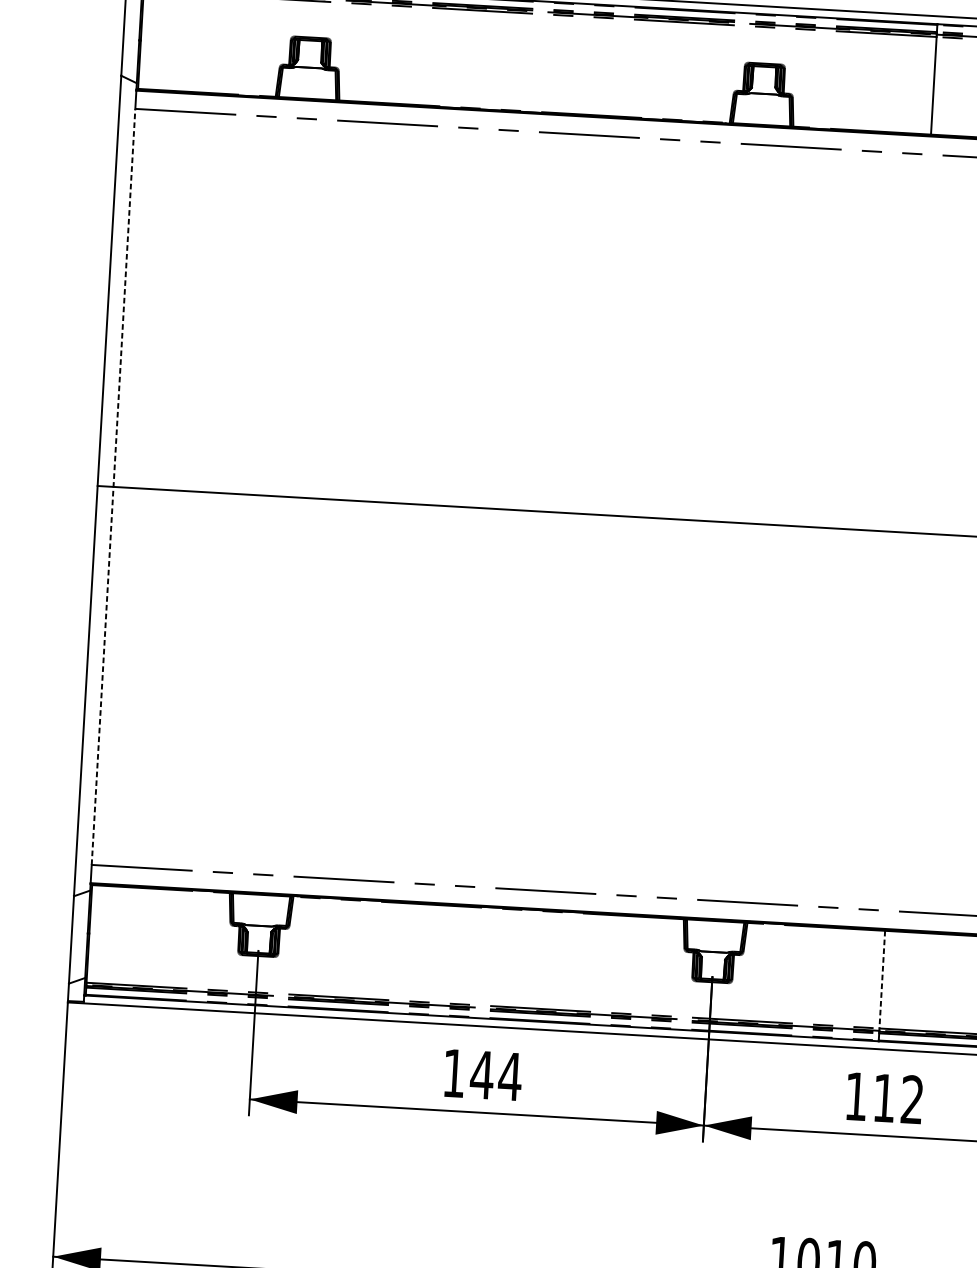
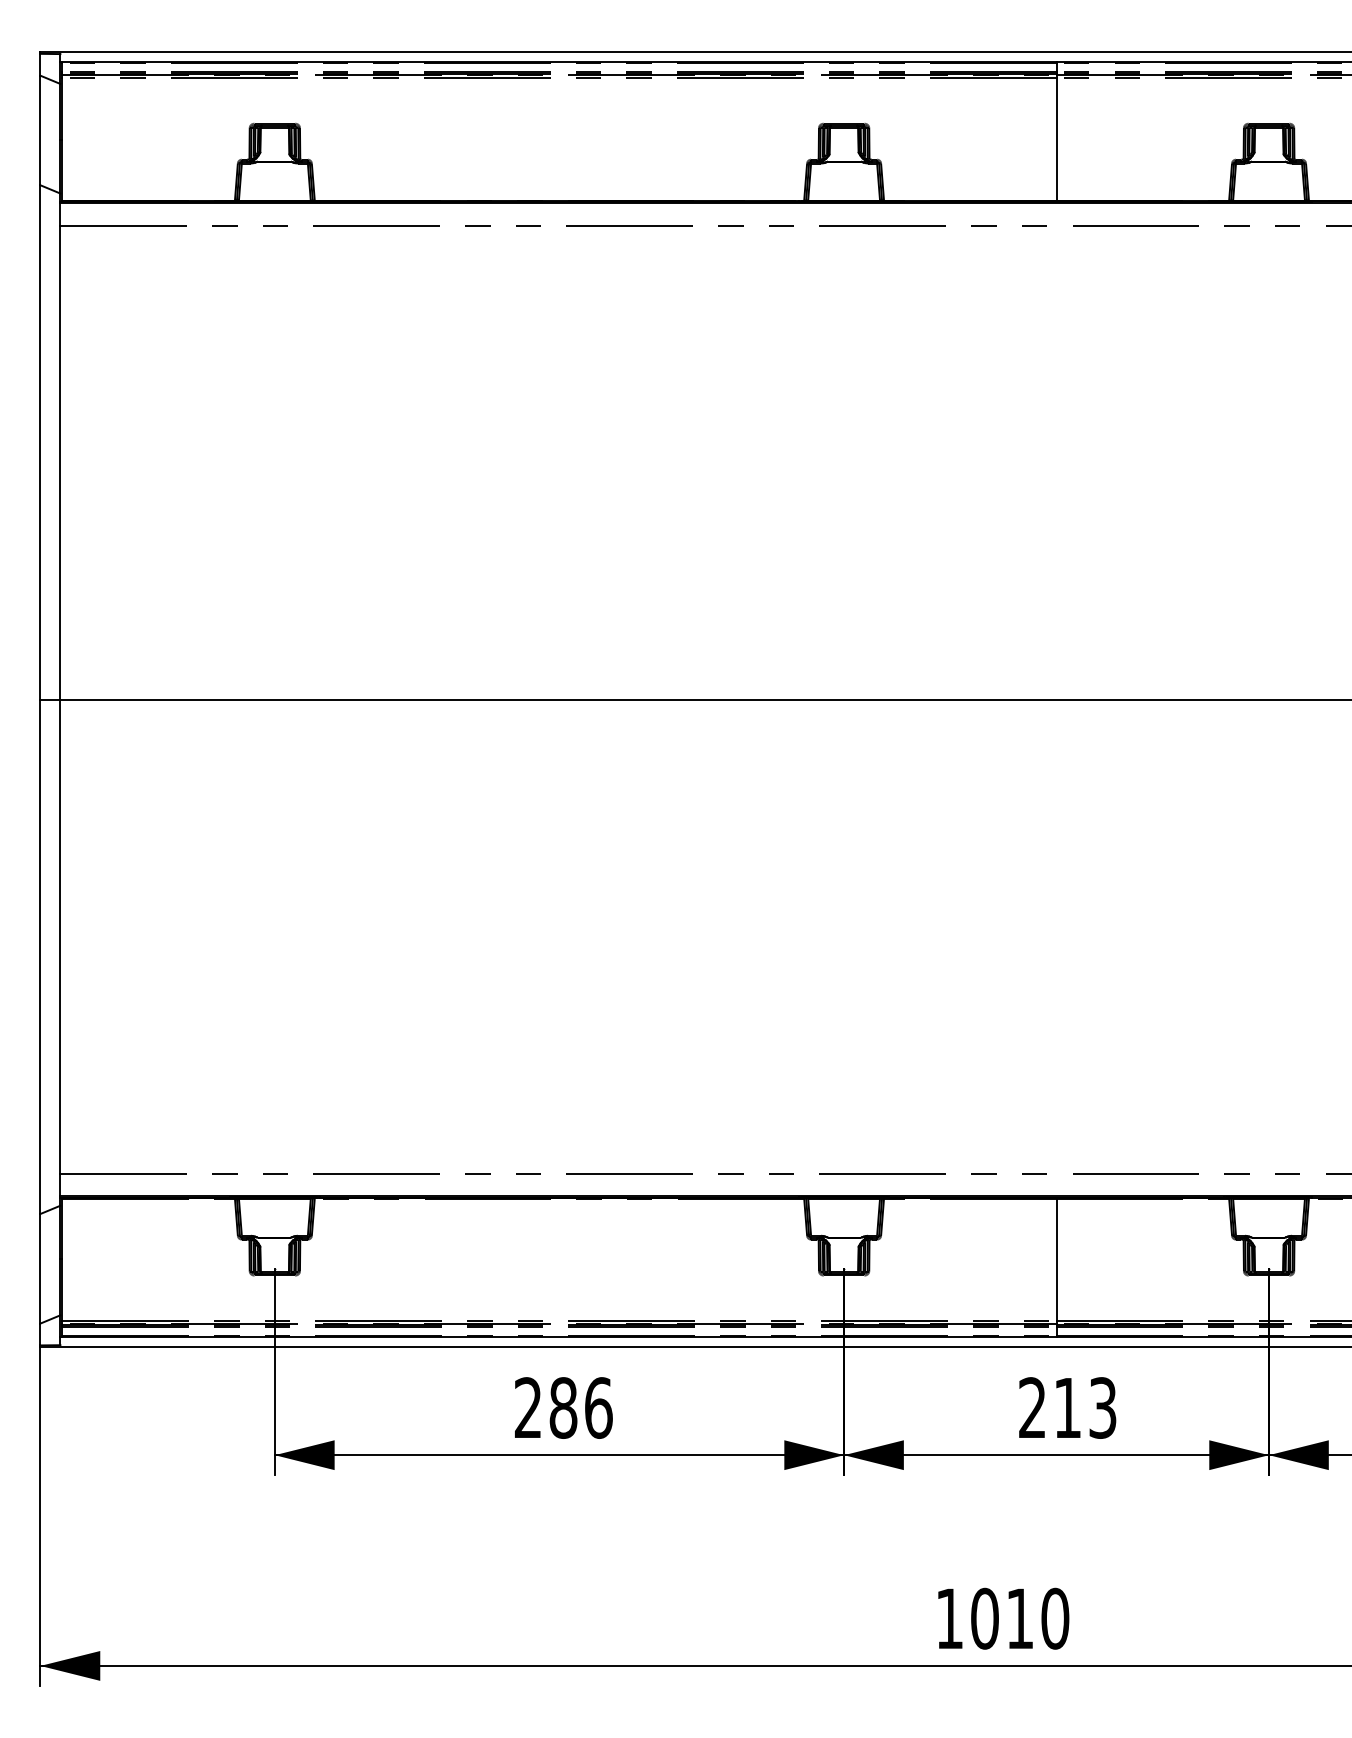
line: (113, 486) -> (60, 699), dashed -> solid
line: (882, 980) -> (1056, 1260), dashed -> solid
text: (482, 1074) -> (563, 1407), 144 -> 286
text: (884, 1097) -> (1067, 1407), 112 -> 213

